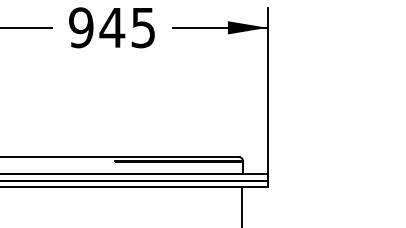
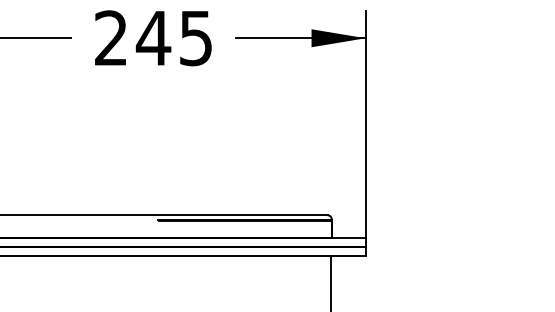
text: (81, 27) -> (111, 37), 945 -> 245

